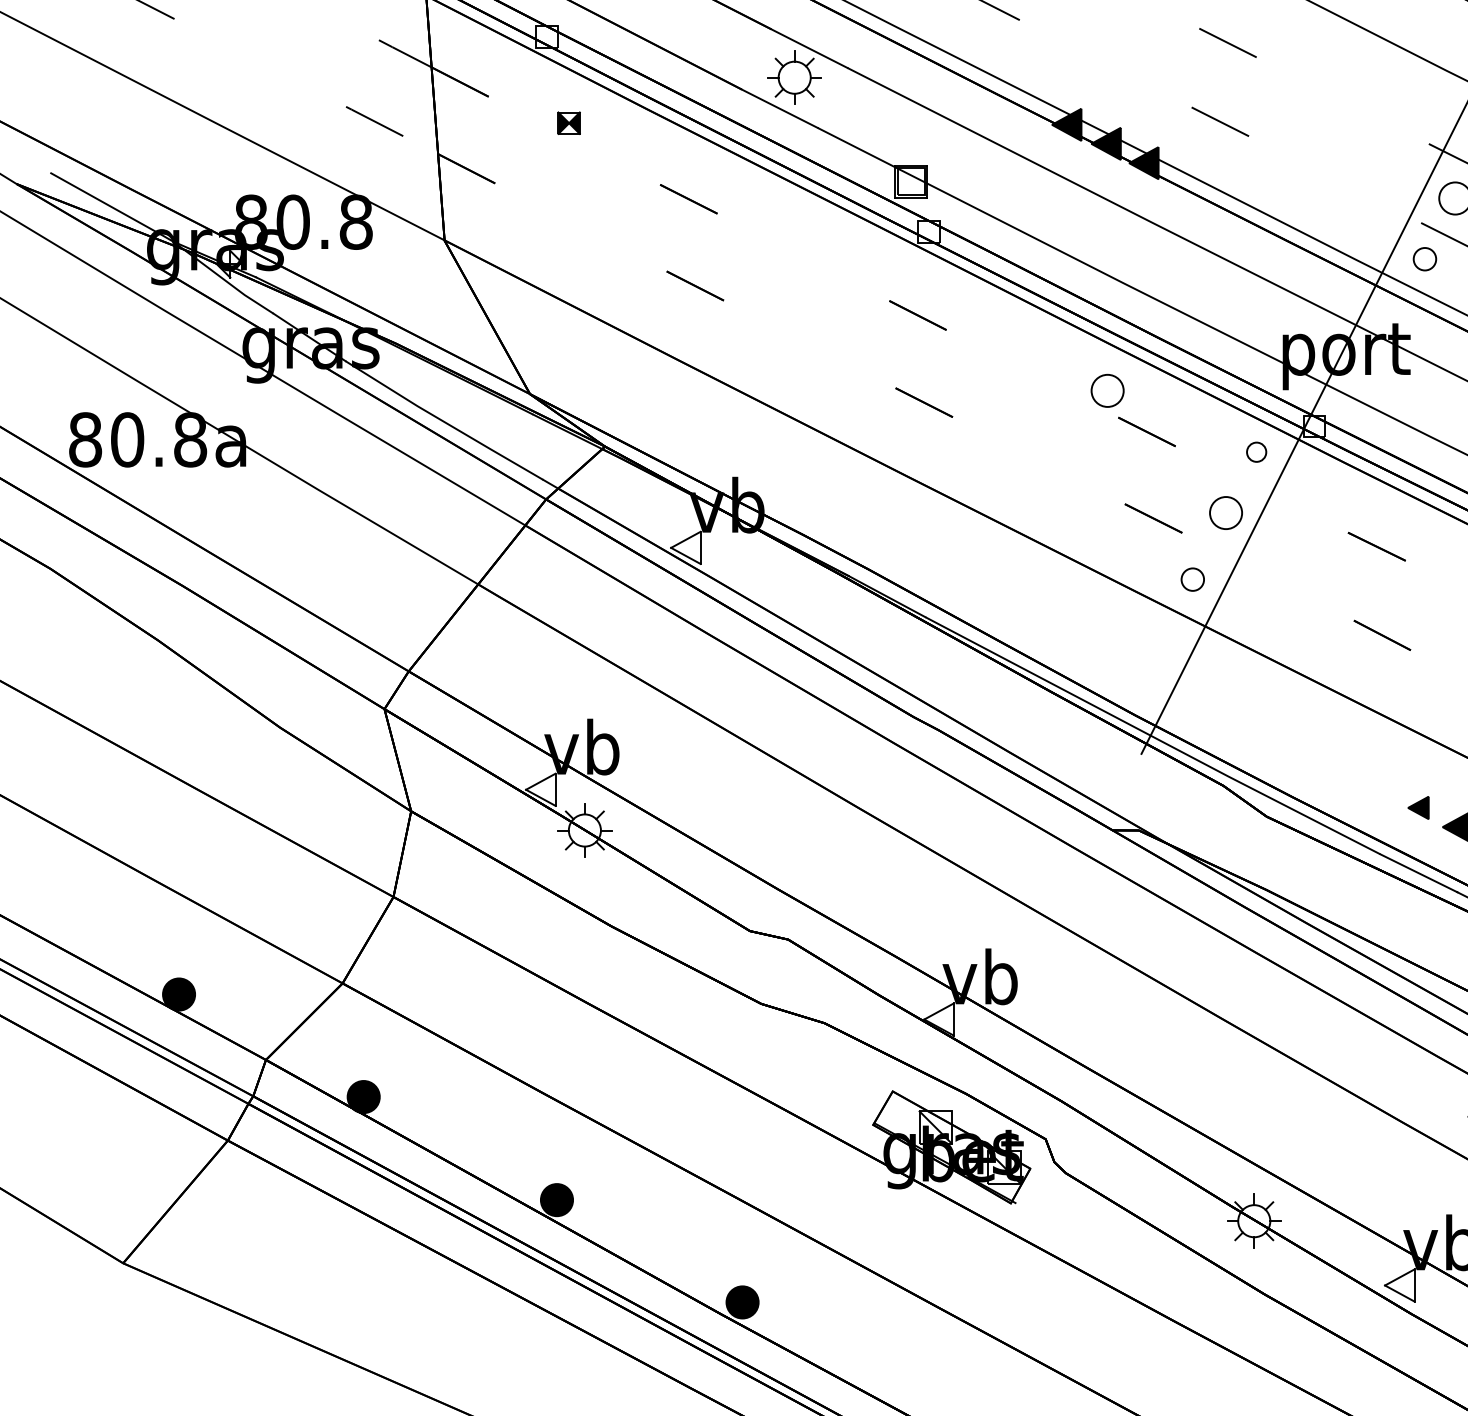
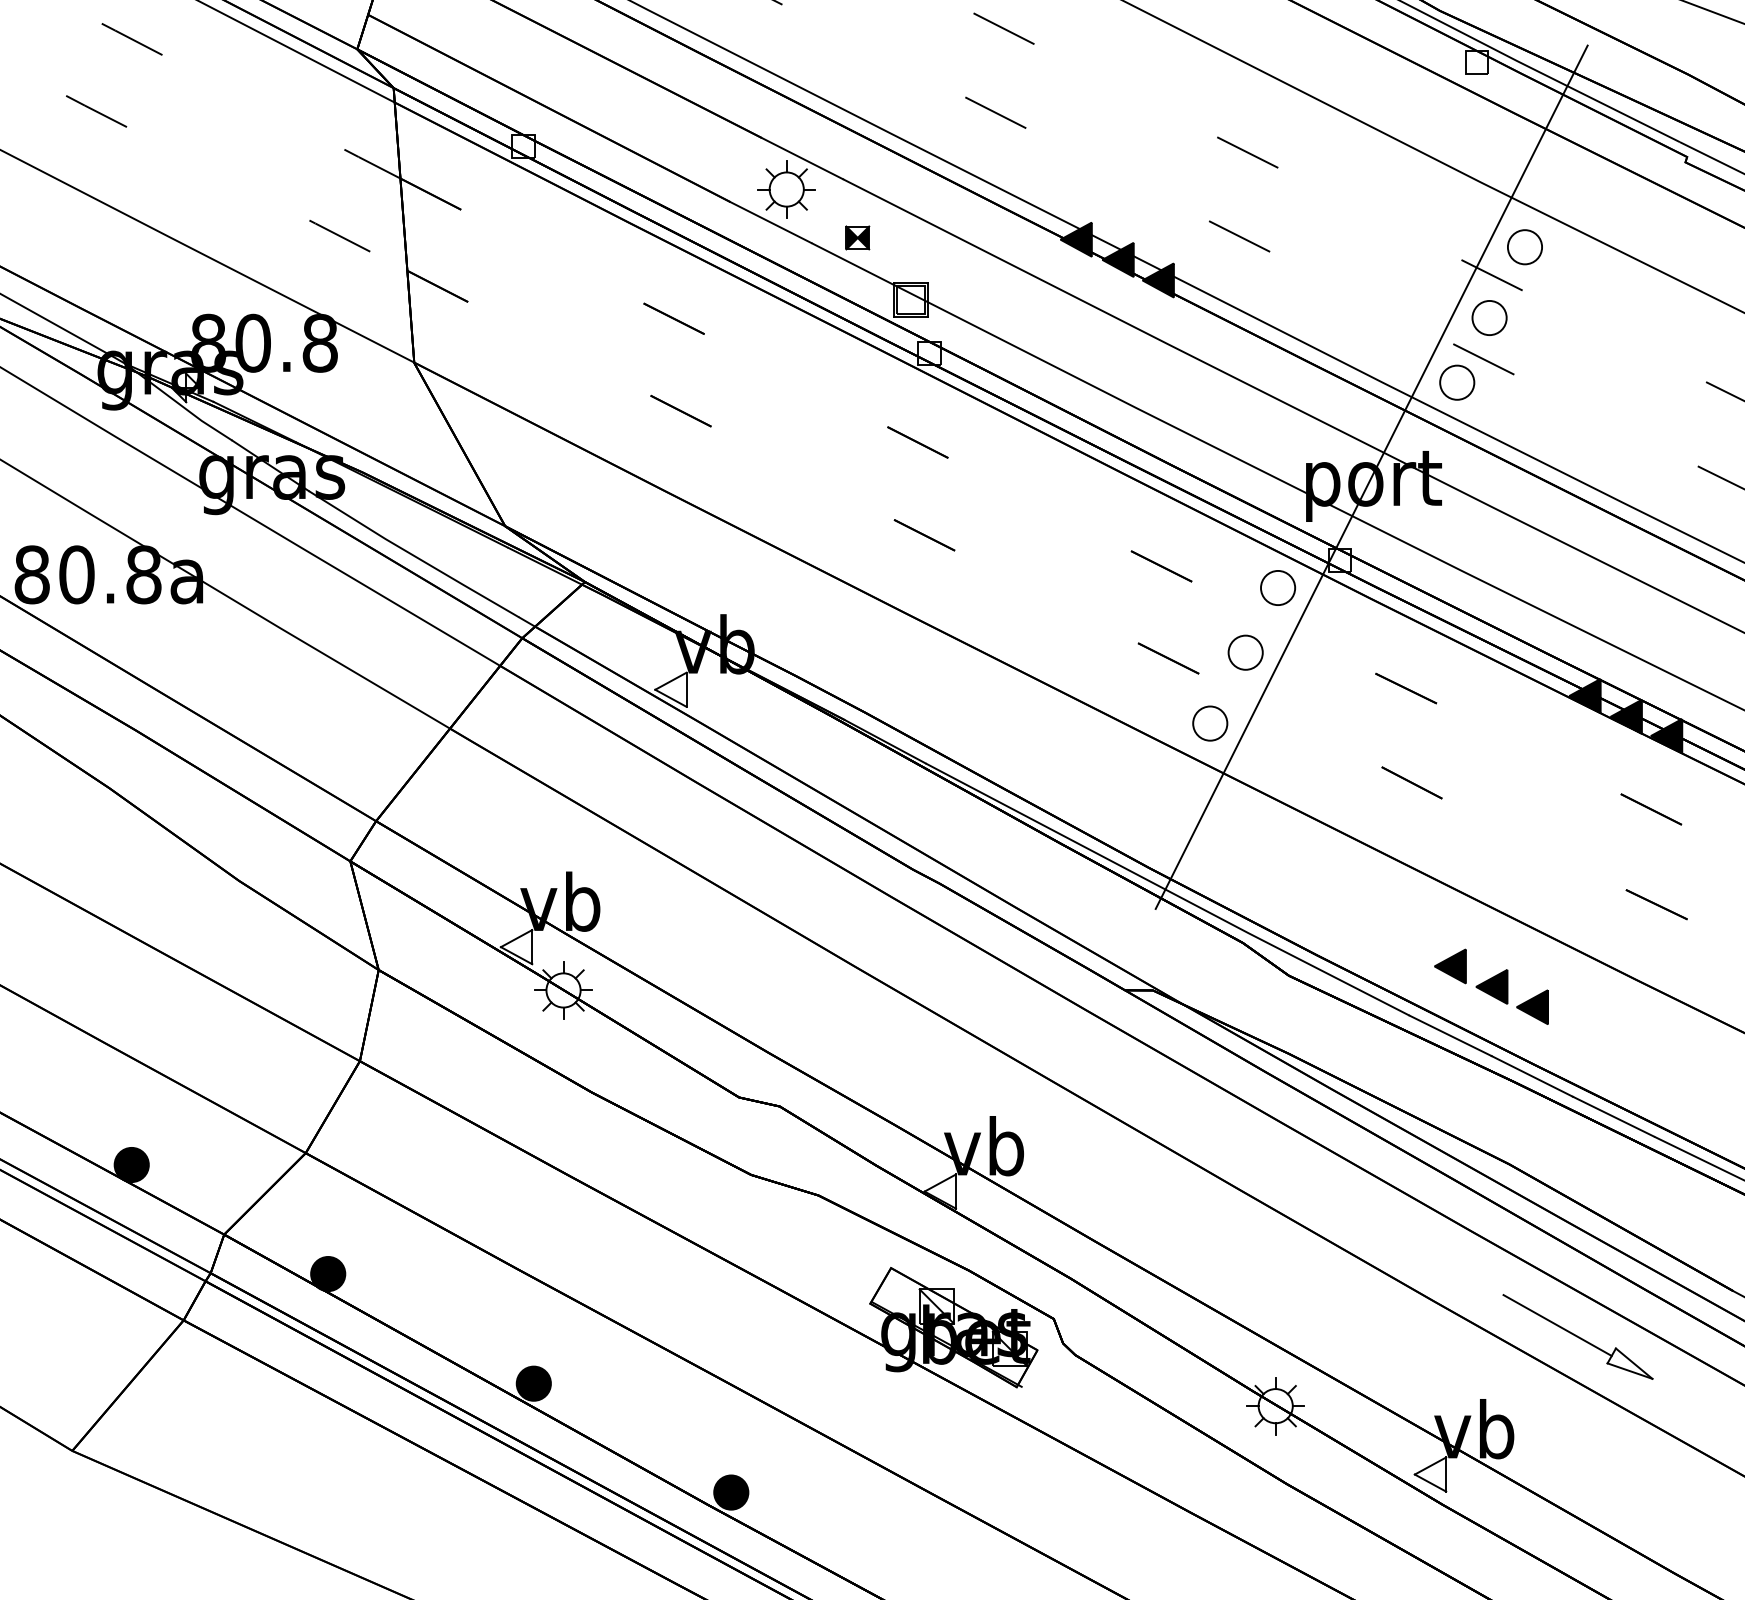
part: (568, 122) -> (857, 237), moved
part: (1425, 259) -> (1457, 382), size x1.43
part: (1107, 390) -> (1119, 522), removed
part: (1256, 451) -> (1278, 587), size x1.67
part: (1192, 579) -> (1210, 723), size x1.43
part: (1418, 807) -> (1450, 966), size x1.43

